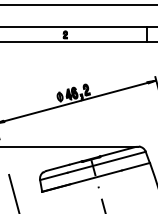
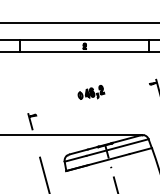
line: (76, 101) -> (93, 99), removed

